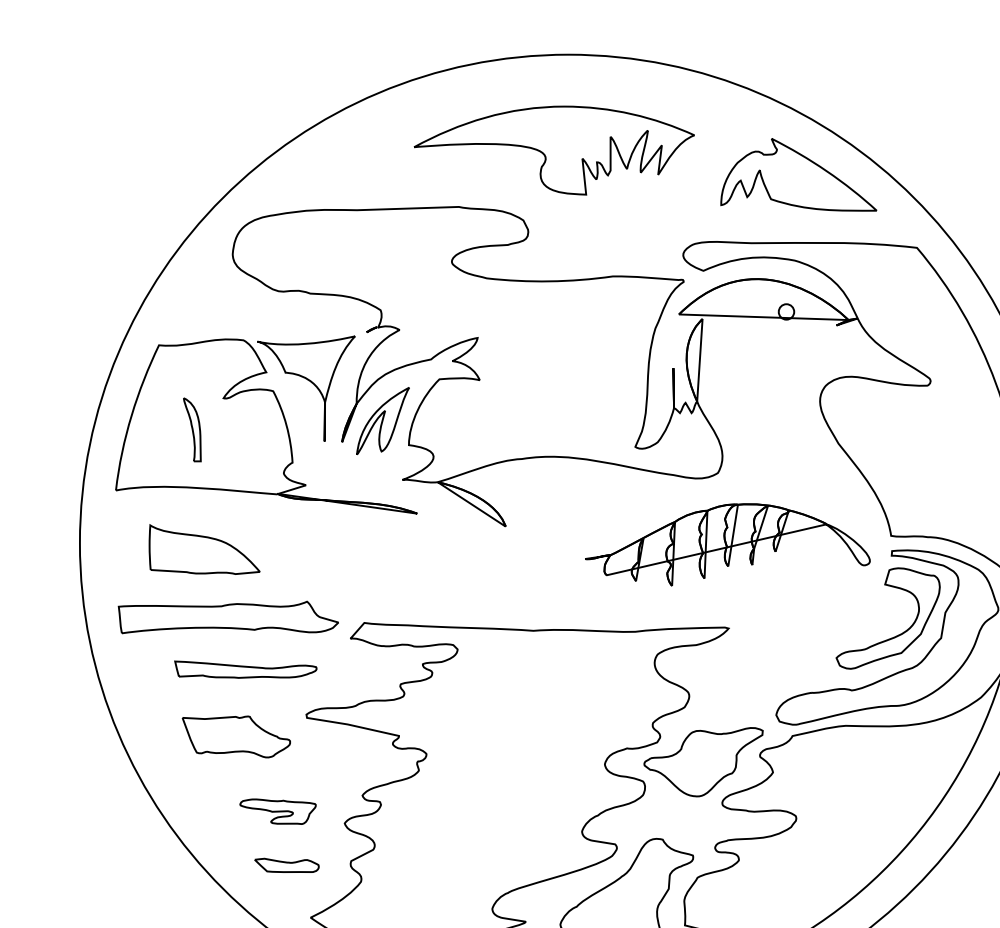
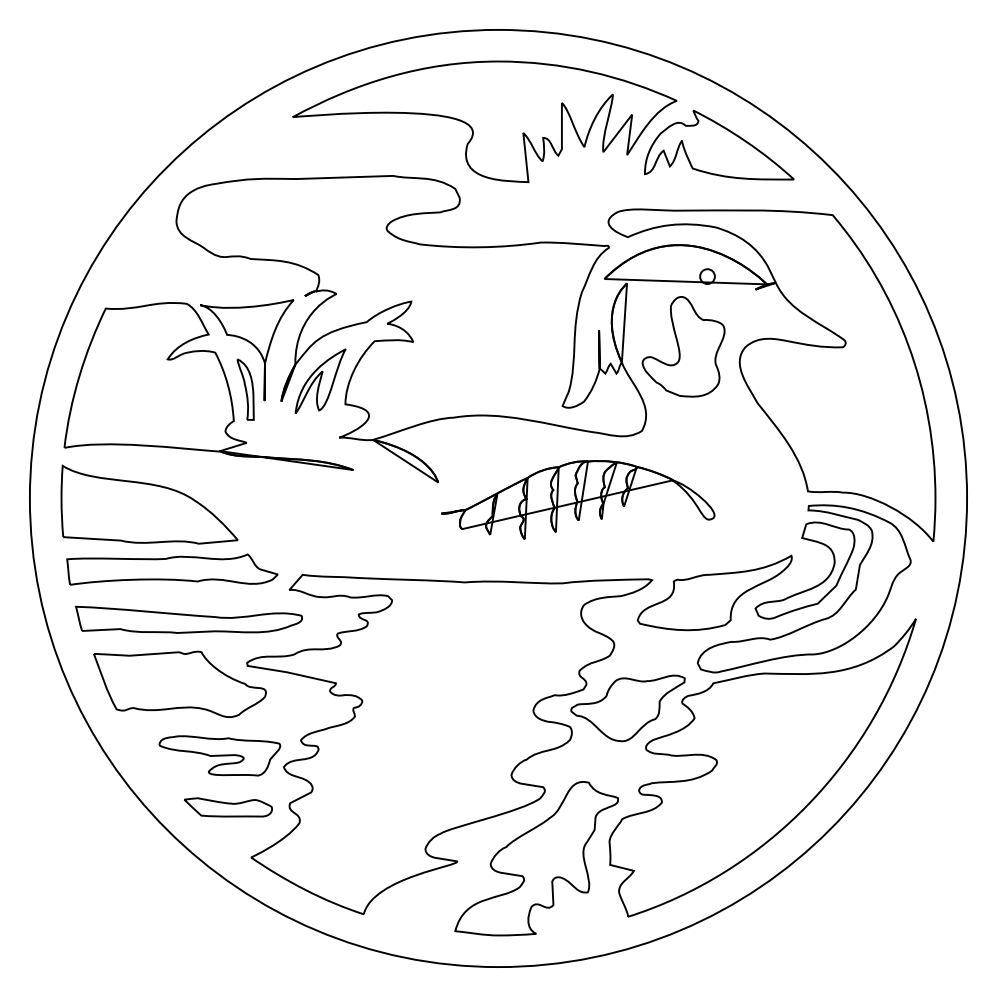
part: (553, 150) -> (484, 121), size x1.43
part: (761, 384) -> (683, 346), added
part: (192, 429) -> (245, 389), moved
part: (728, 544) -> (578, 499), moved
part: (204, 549) -> (149, 504), size x1.67
part: (793, 641) -> (714, 592), added
part: (245, 669) -> (188, 619), size x1.67
part: (235, 736) -> (179, 683), size x1.67
part: (277, 811) -> (219, 755), size x1.67
part: (287, 865) -> (228, 807), size x1.43

